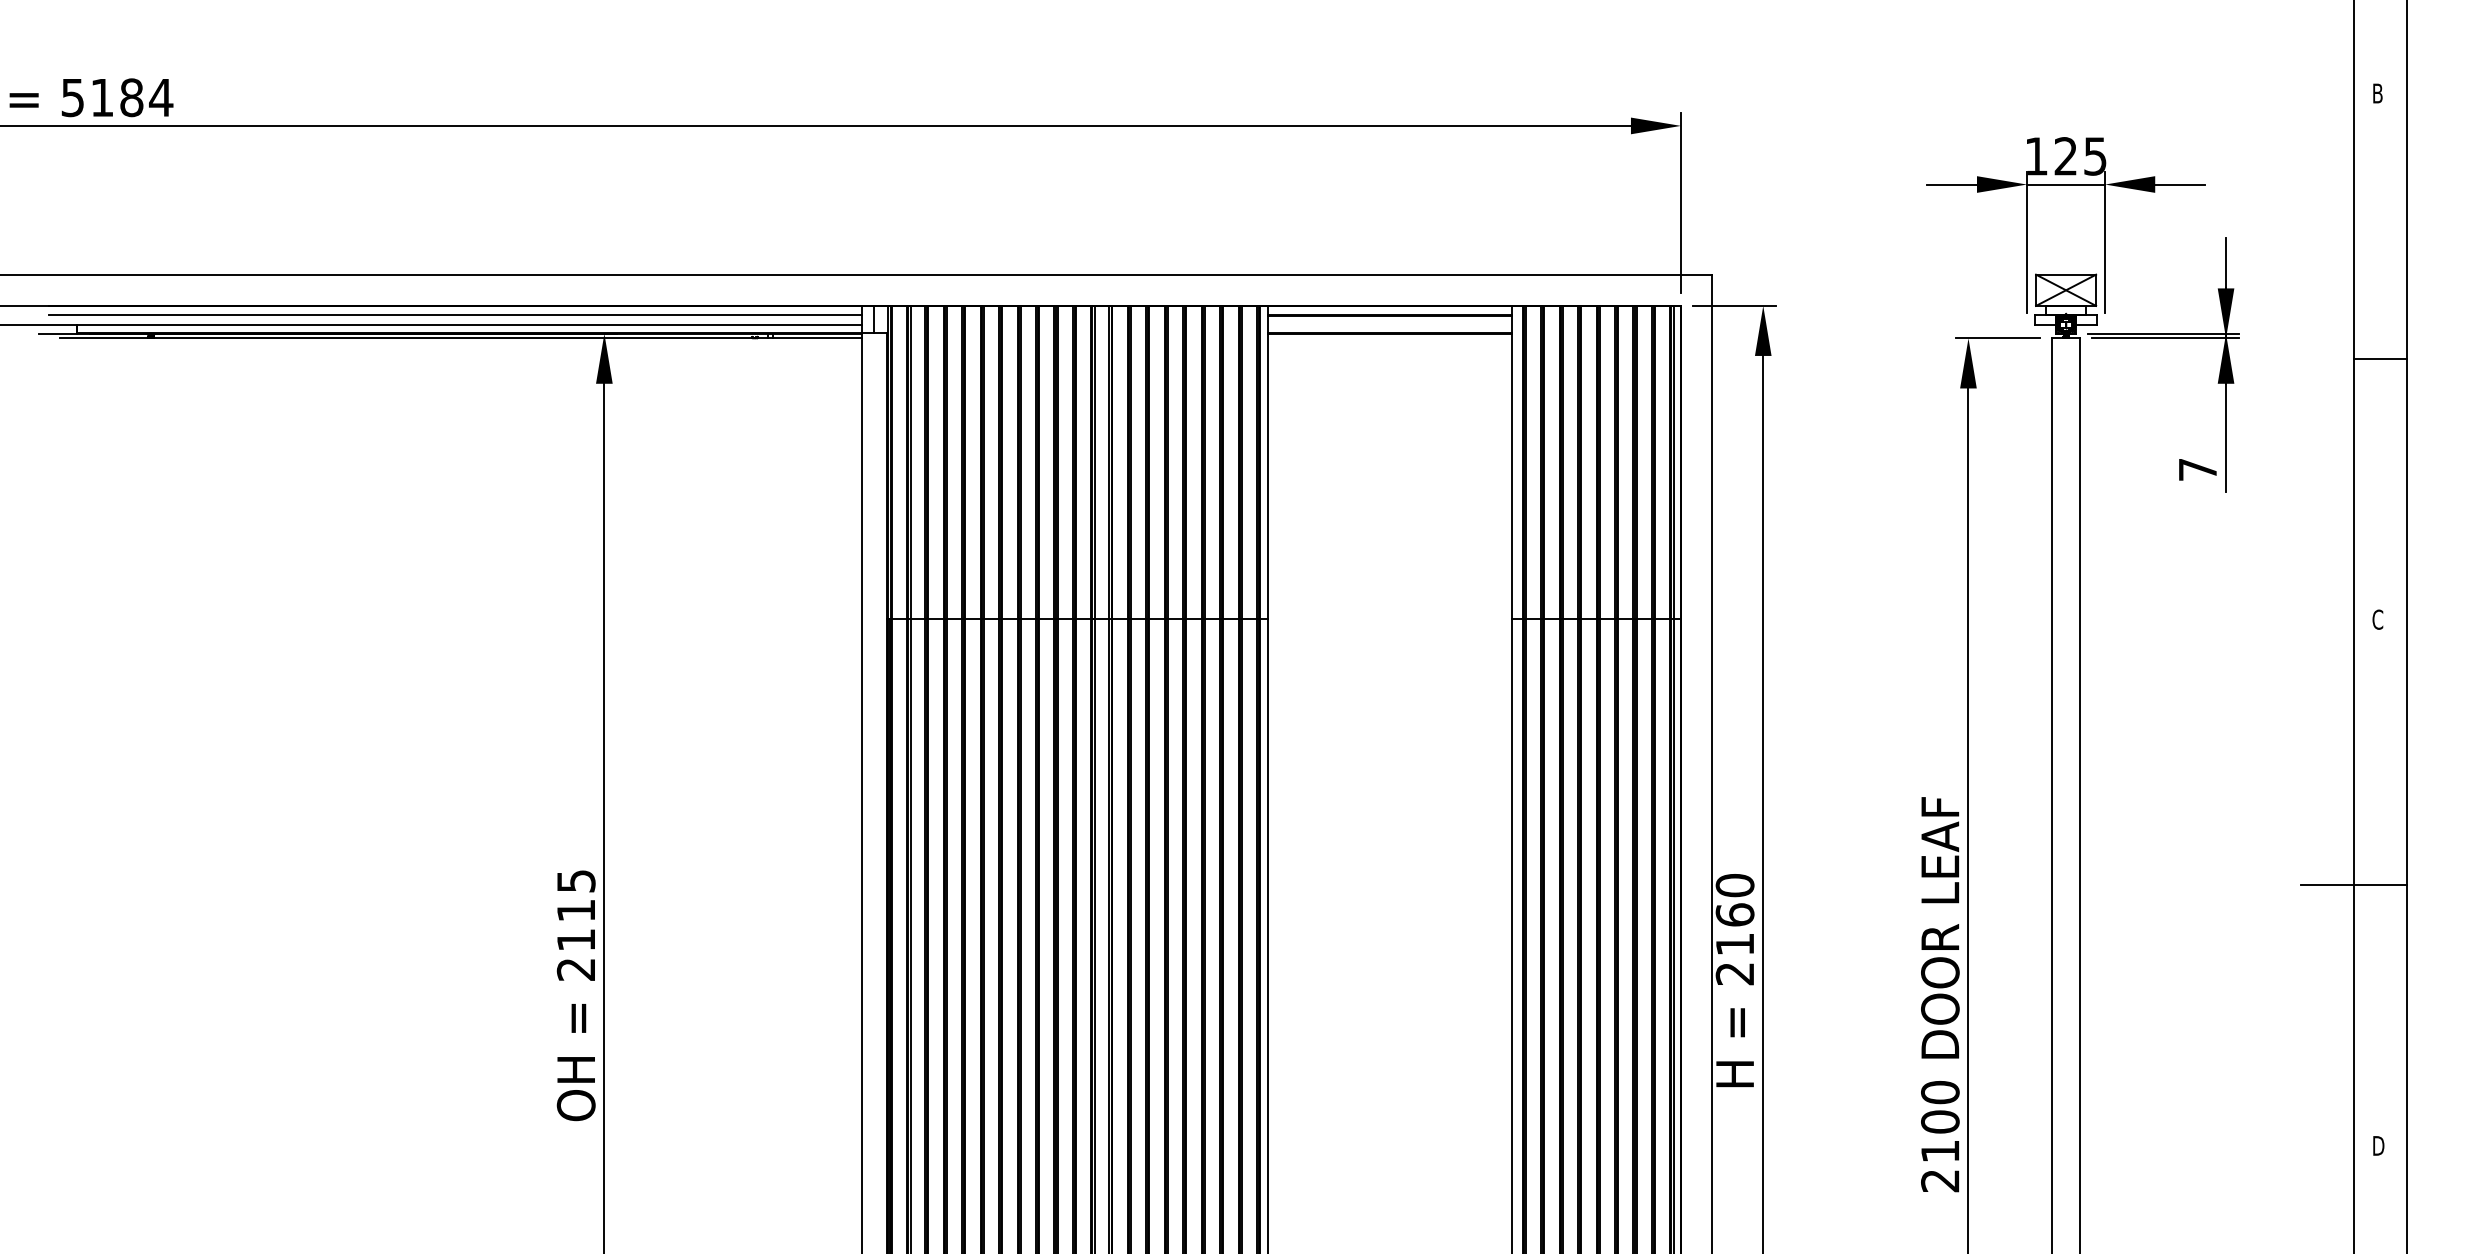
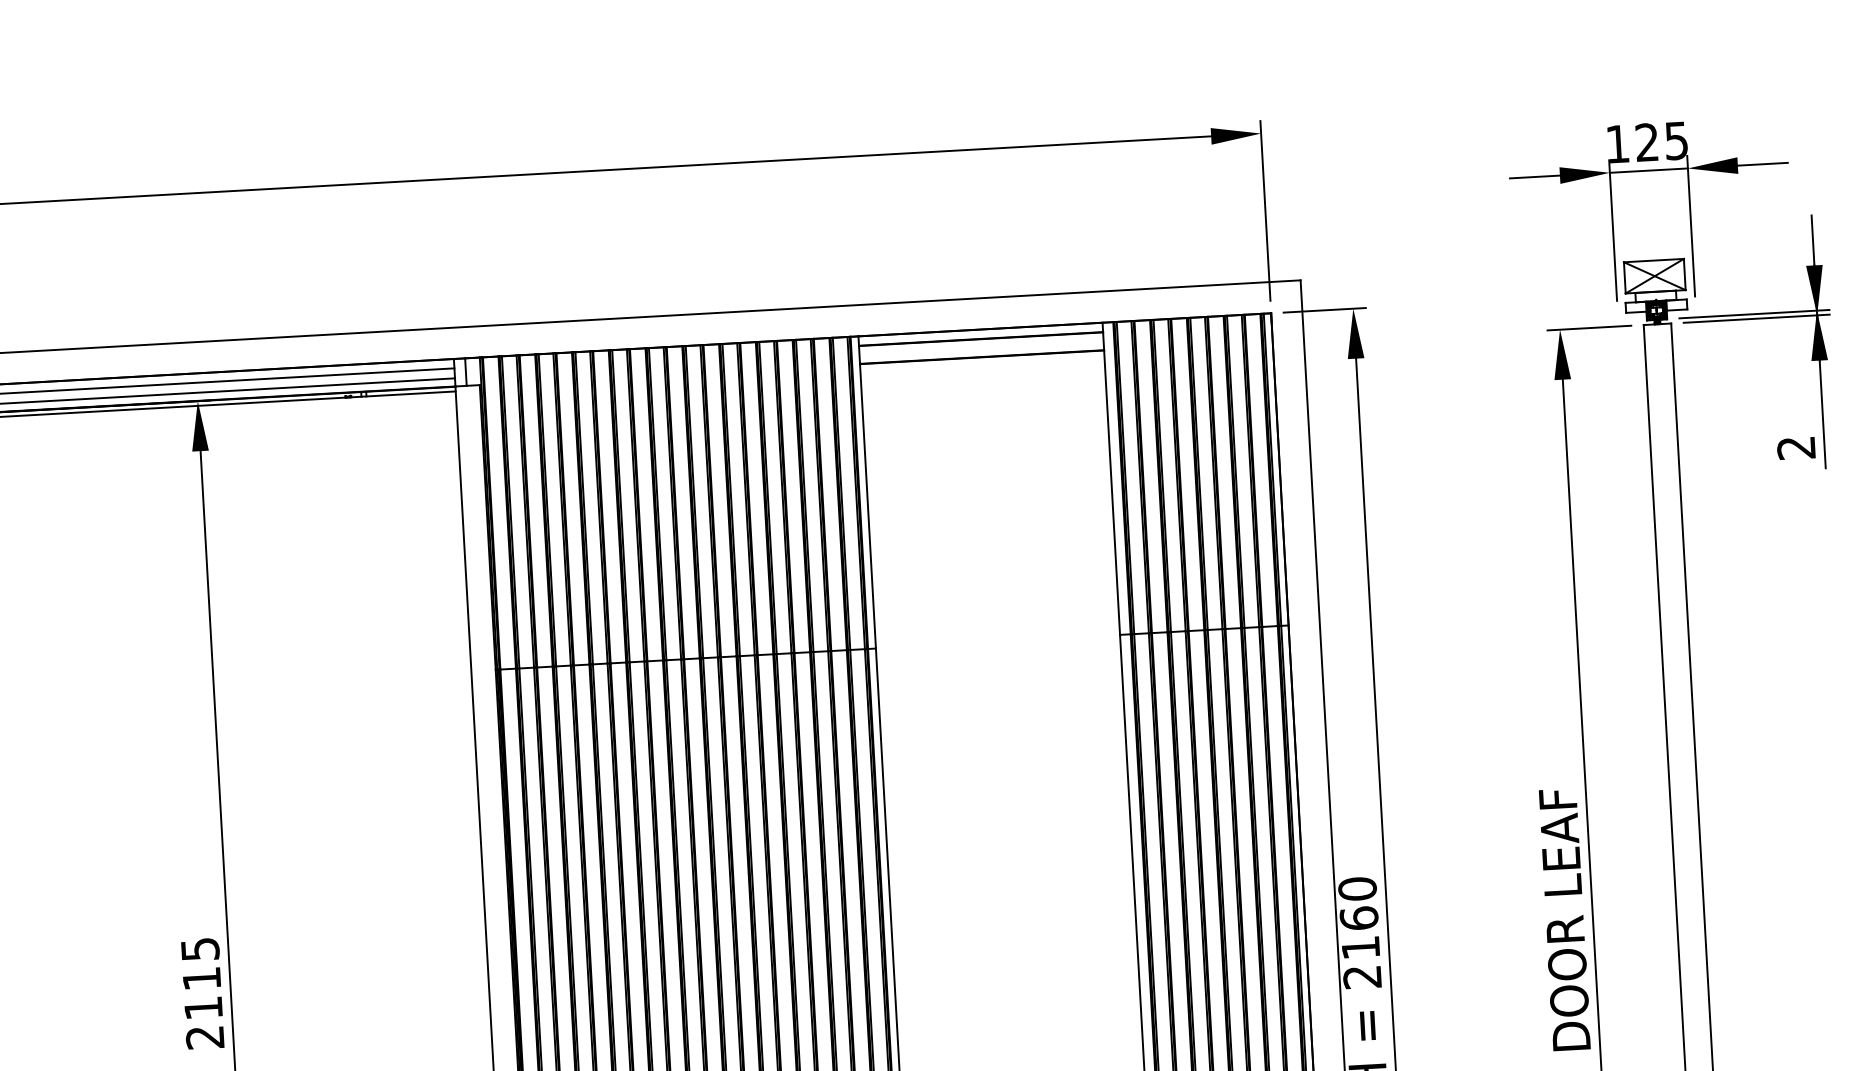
text: (2197, 469) -> (1796, 447), 7 -> 2

